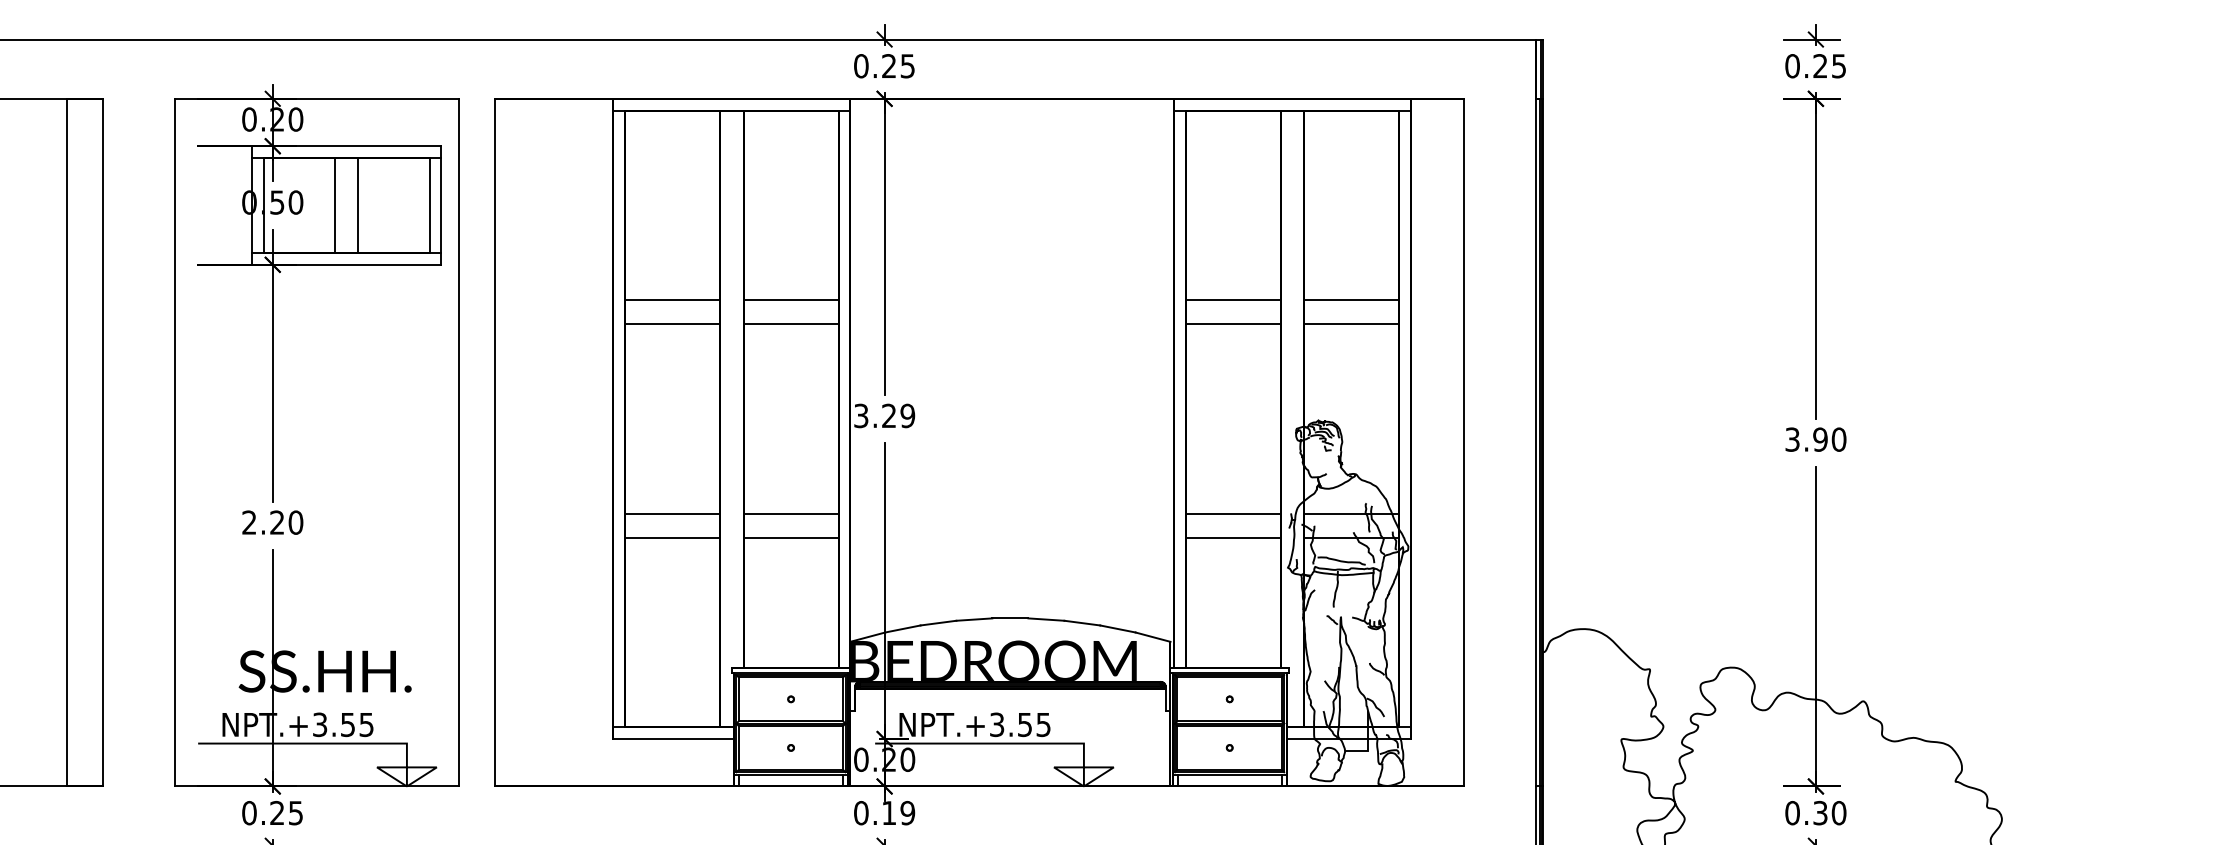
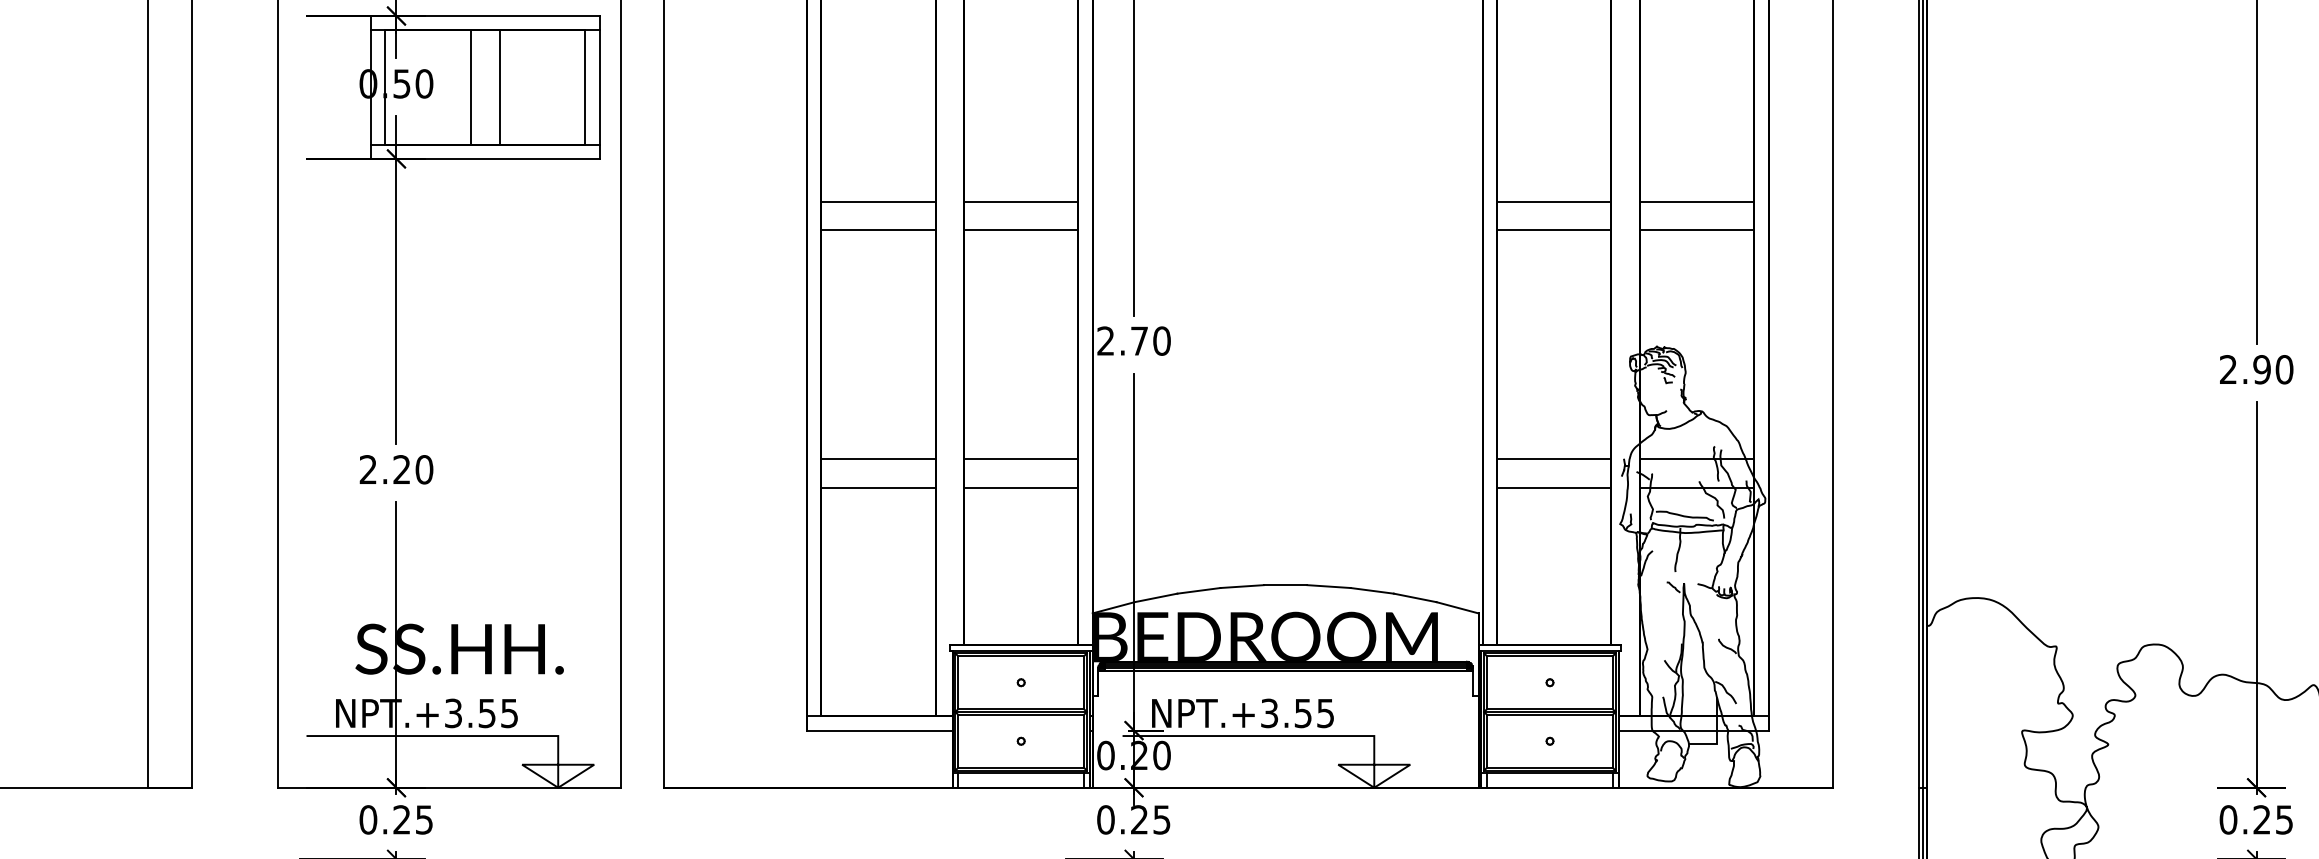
text: (884, 415) -> (1133, 340), 3.29 -> 2.70
text: (1792, 439) -> (2228, 369), 3.90 -> 2.90
text: (898, 812) -> (1150, 819), 0.19 -> 0.25
text: (1829, 813) -> (2272, 820), 0.30 -> 0.25

